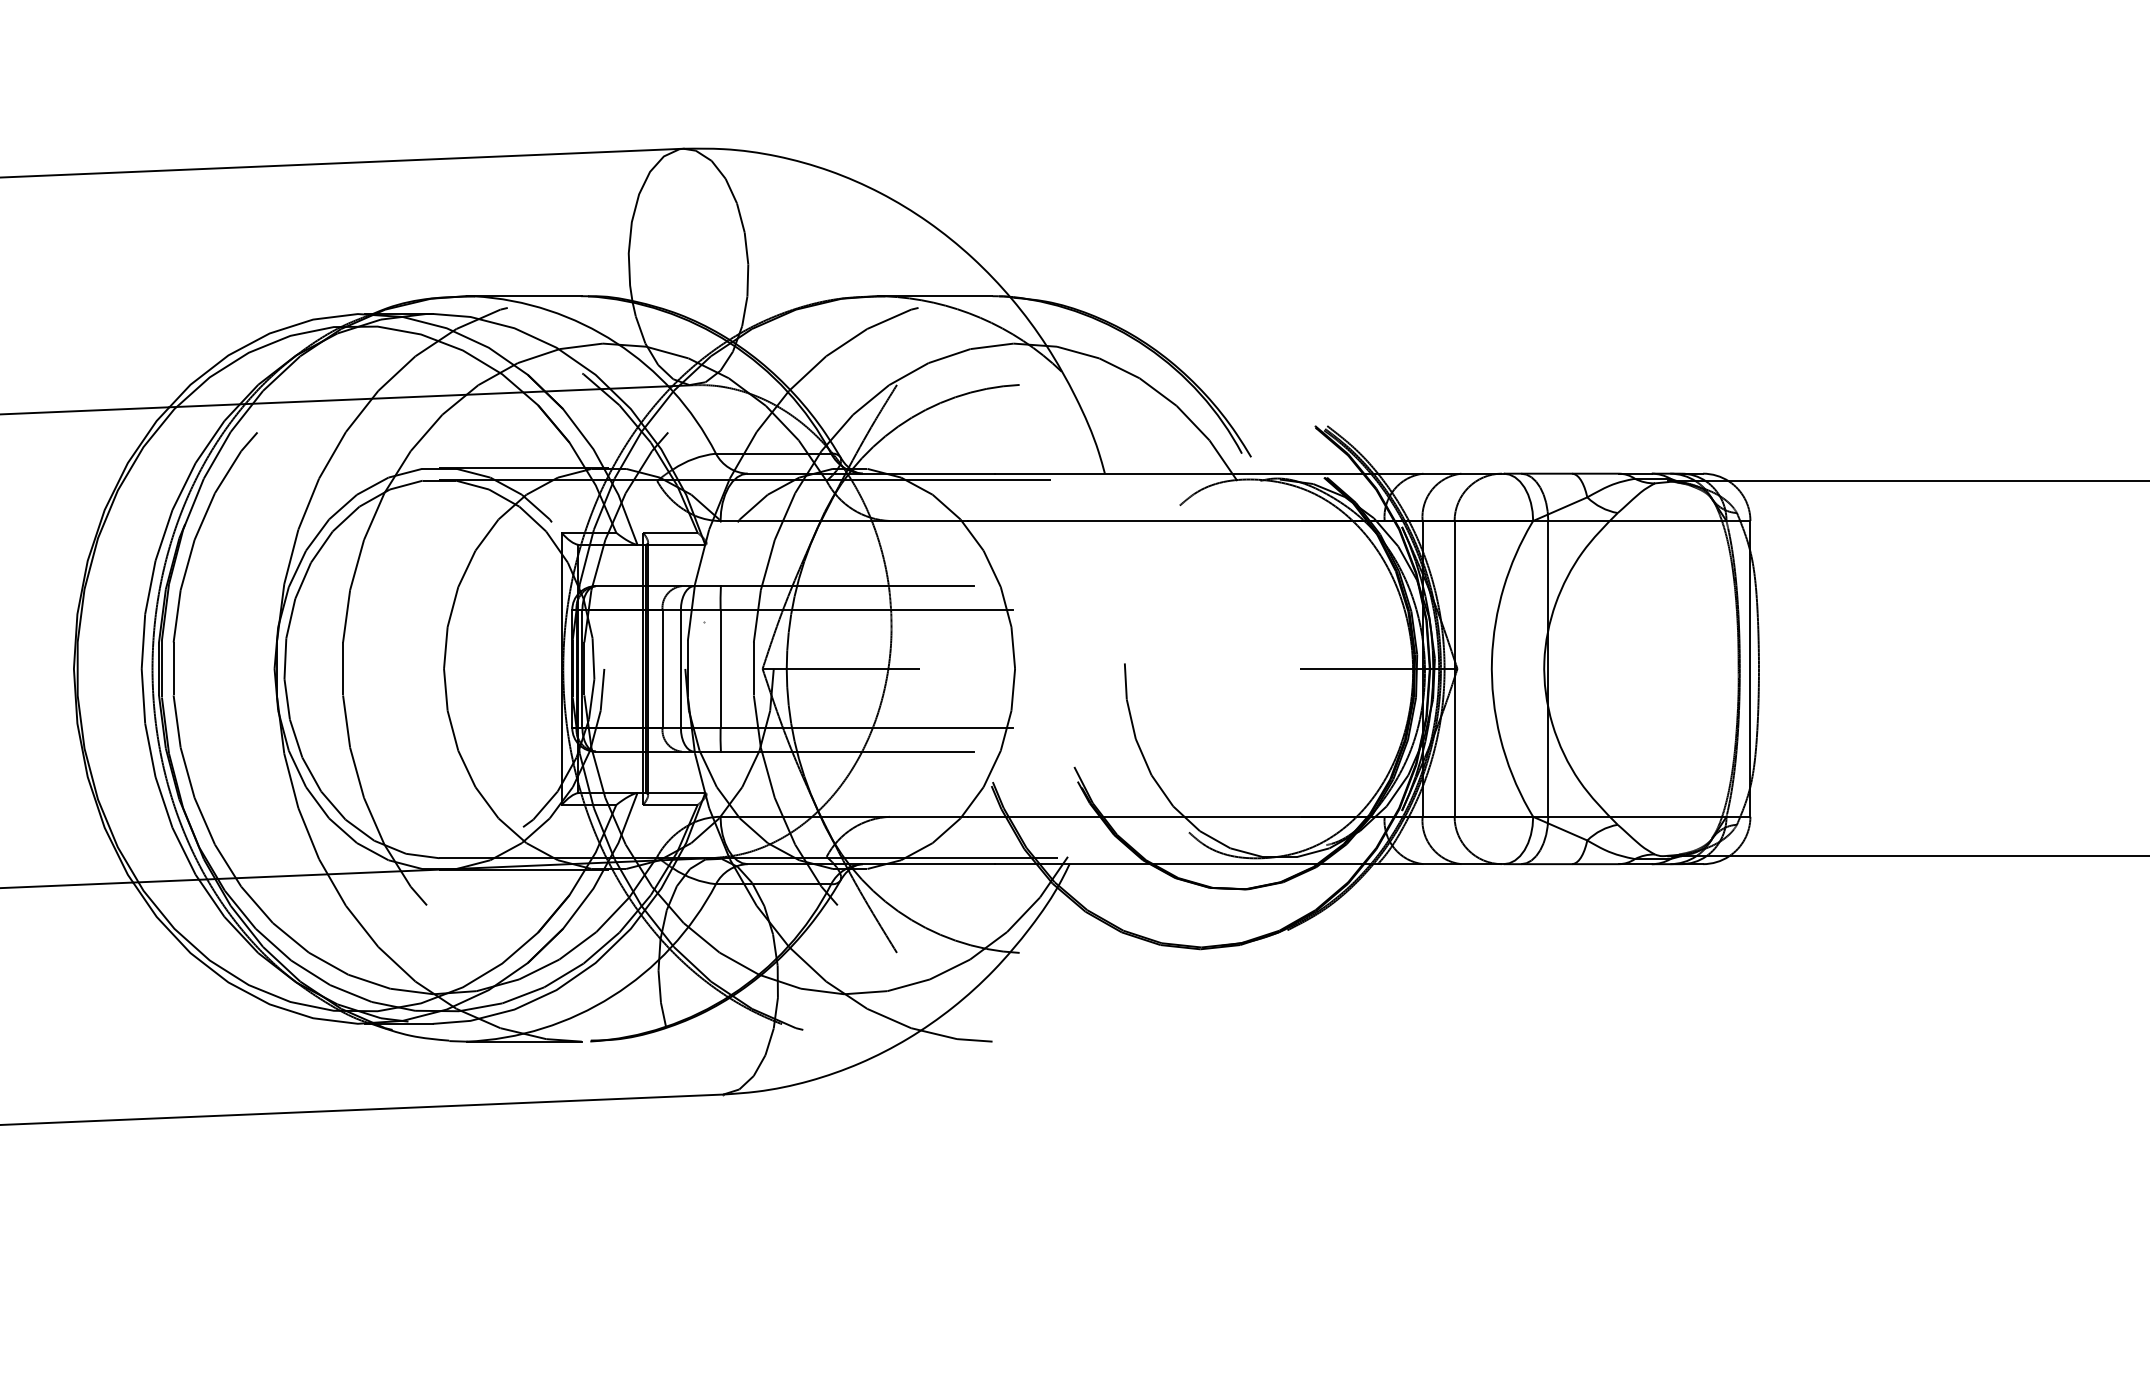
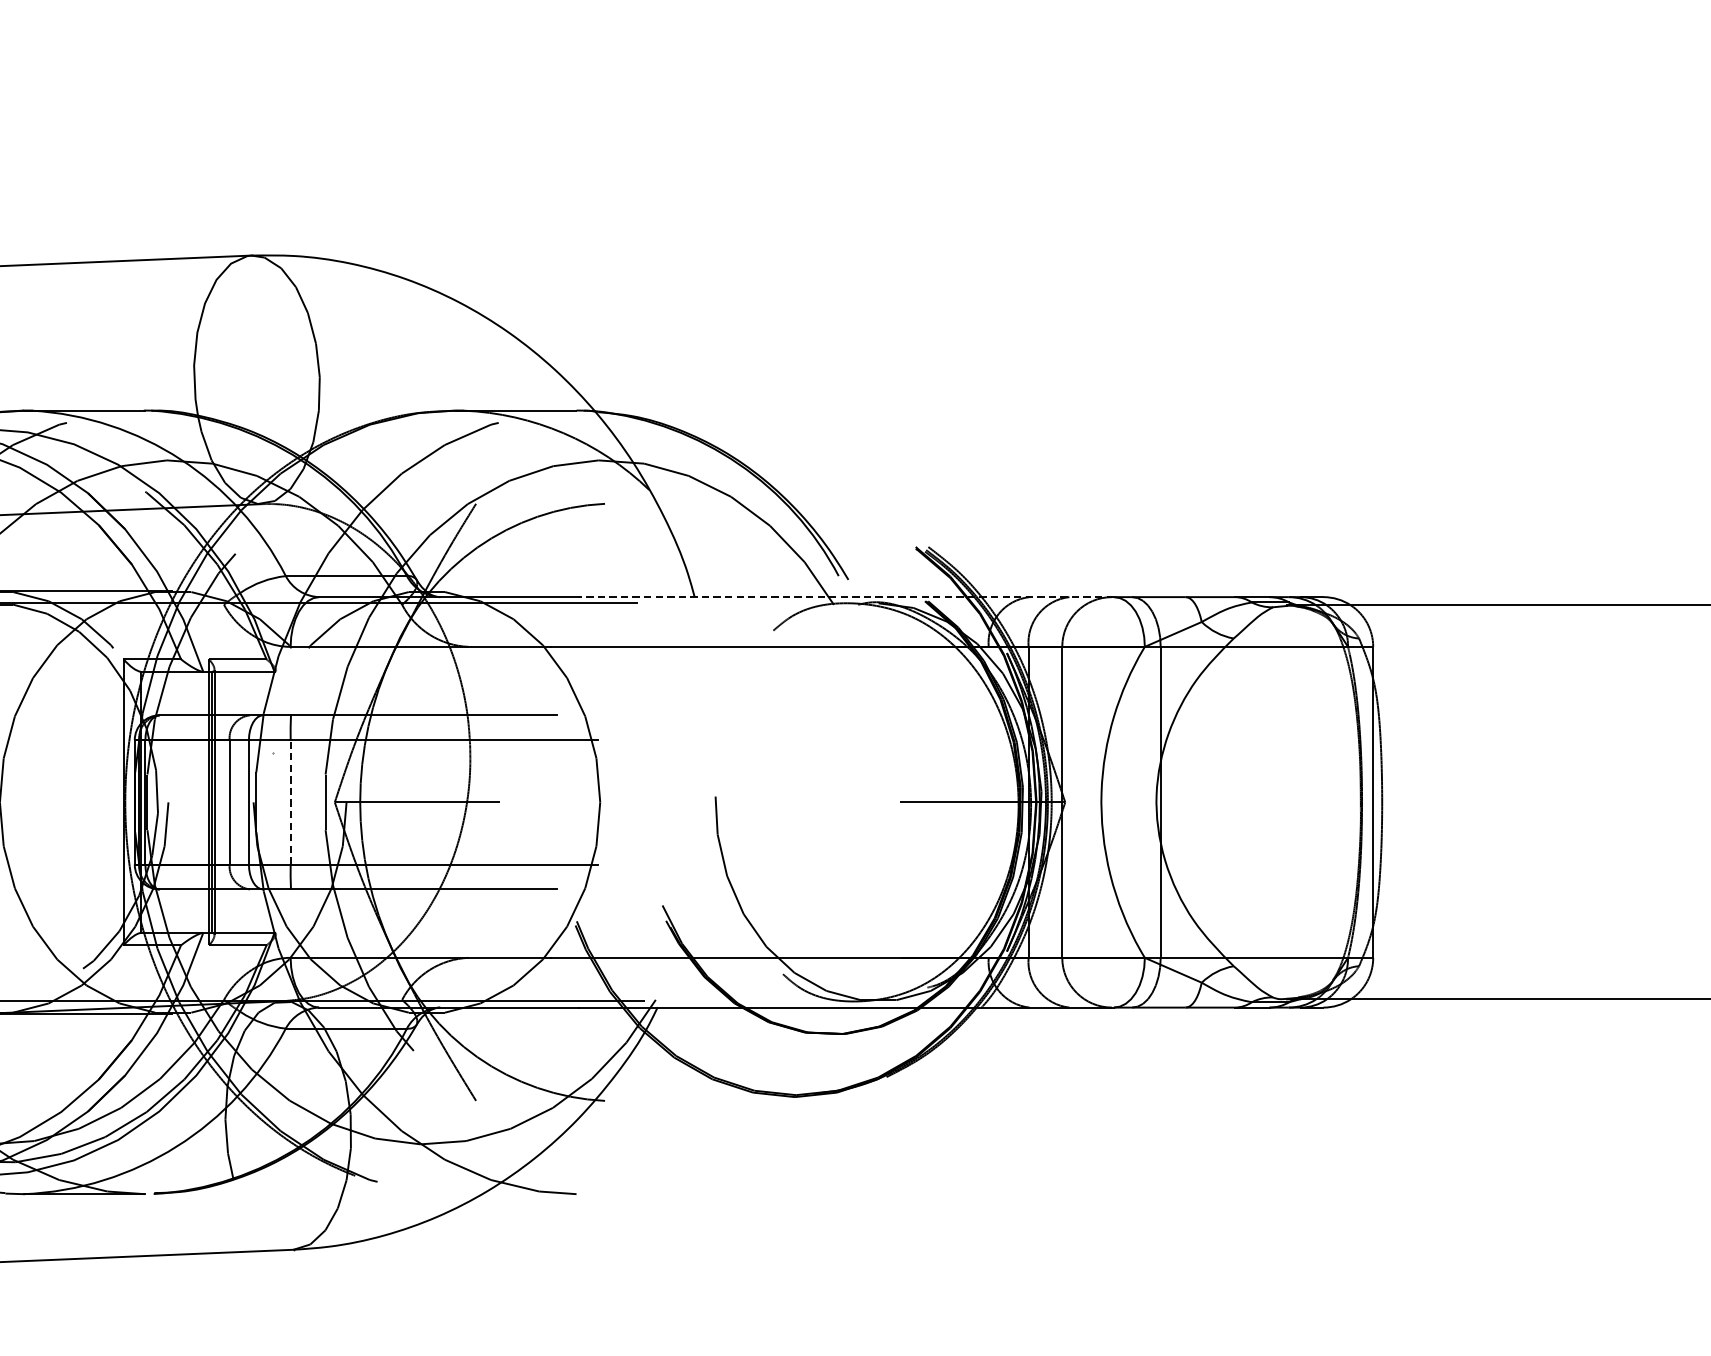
line: (1248, 473) -> (845, 596), solid -> dashed
line: (720, 668) -> (290, 801), solid -> dashed

